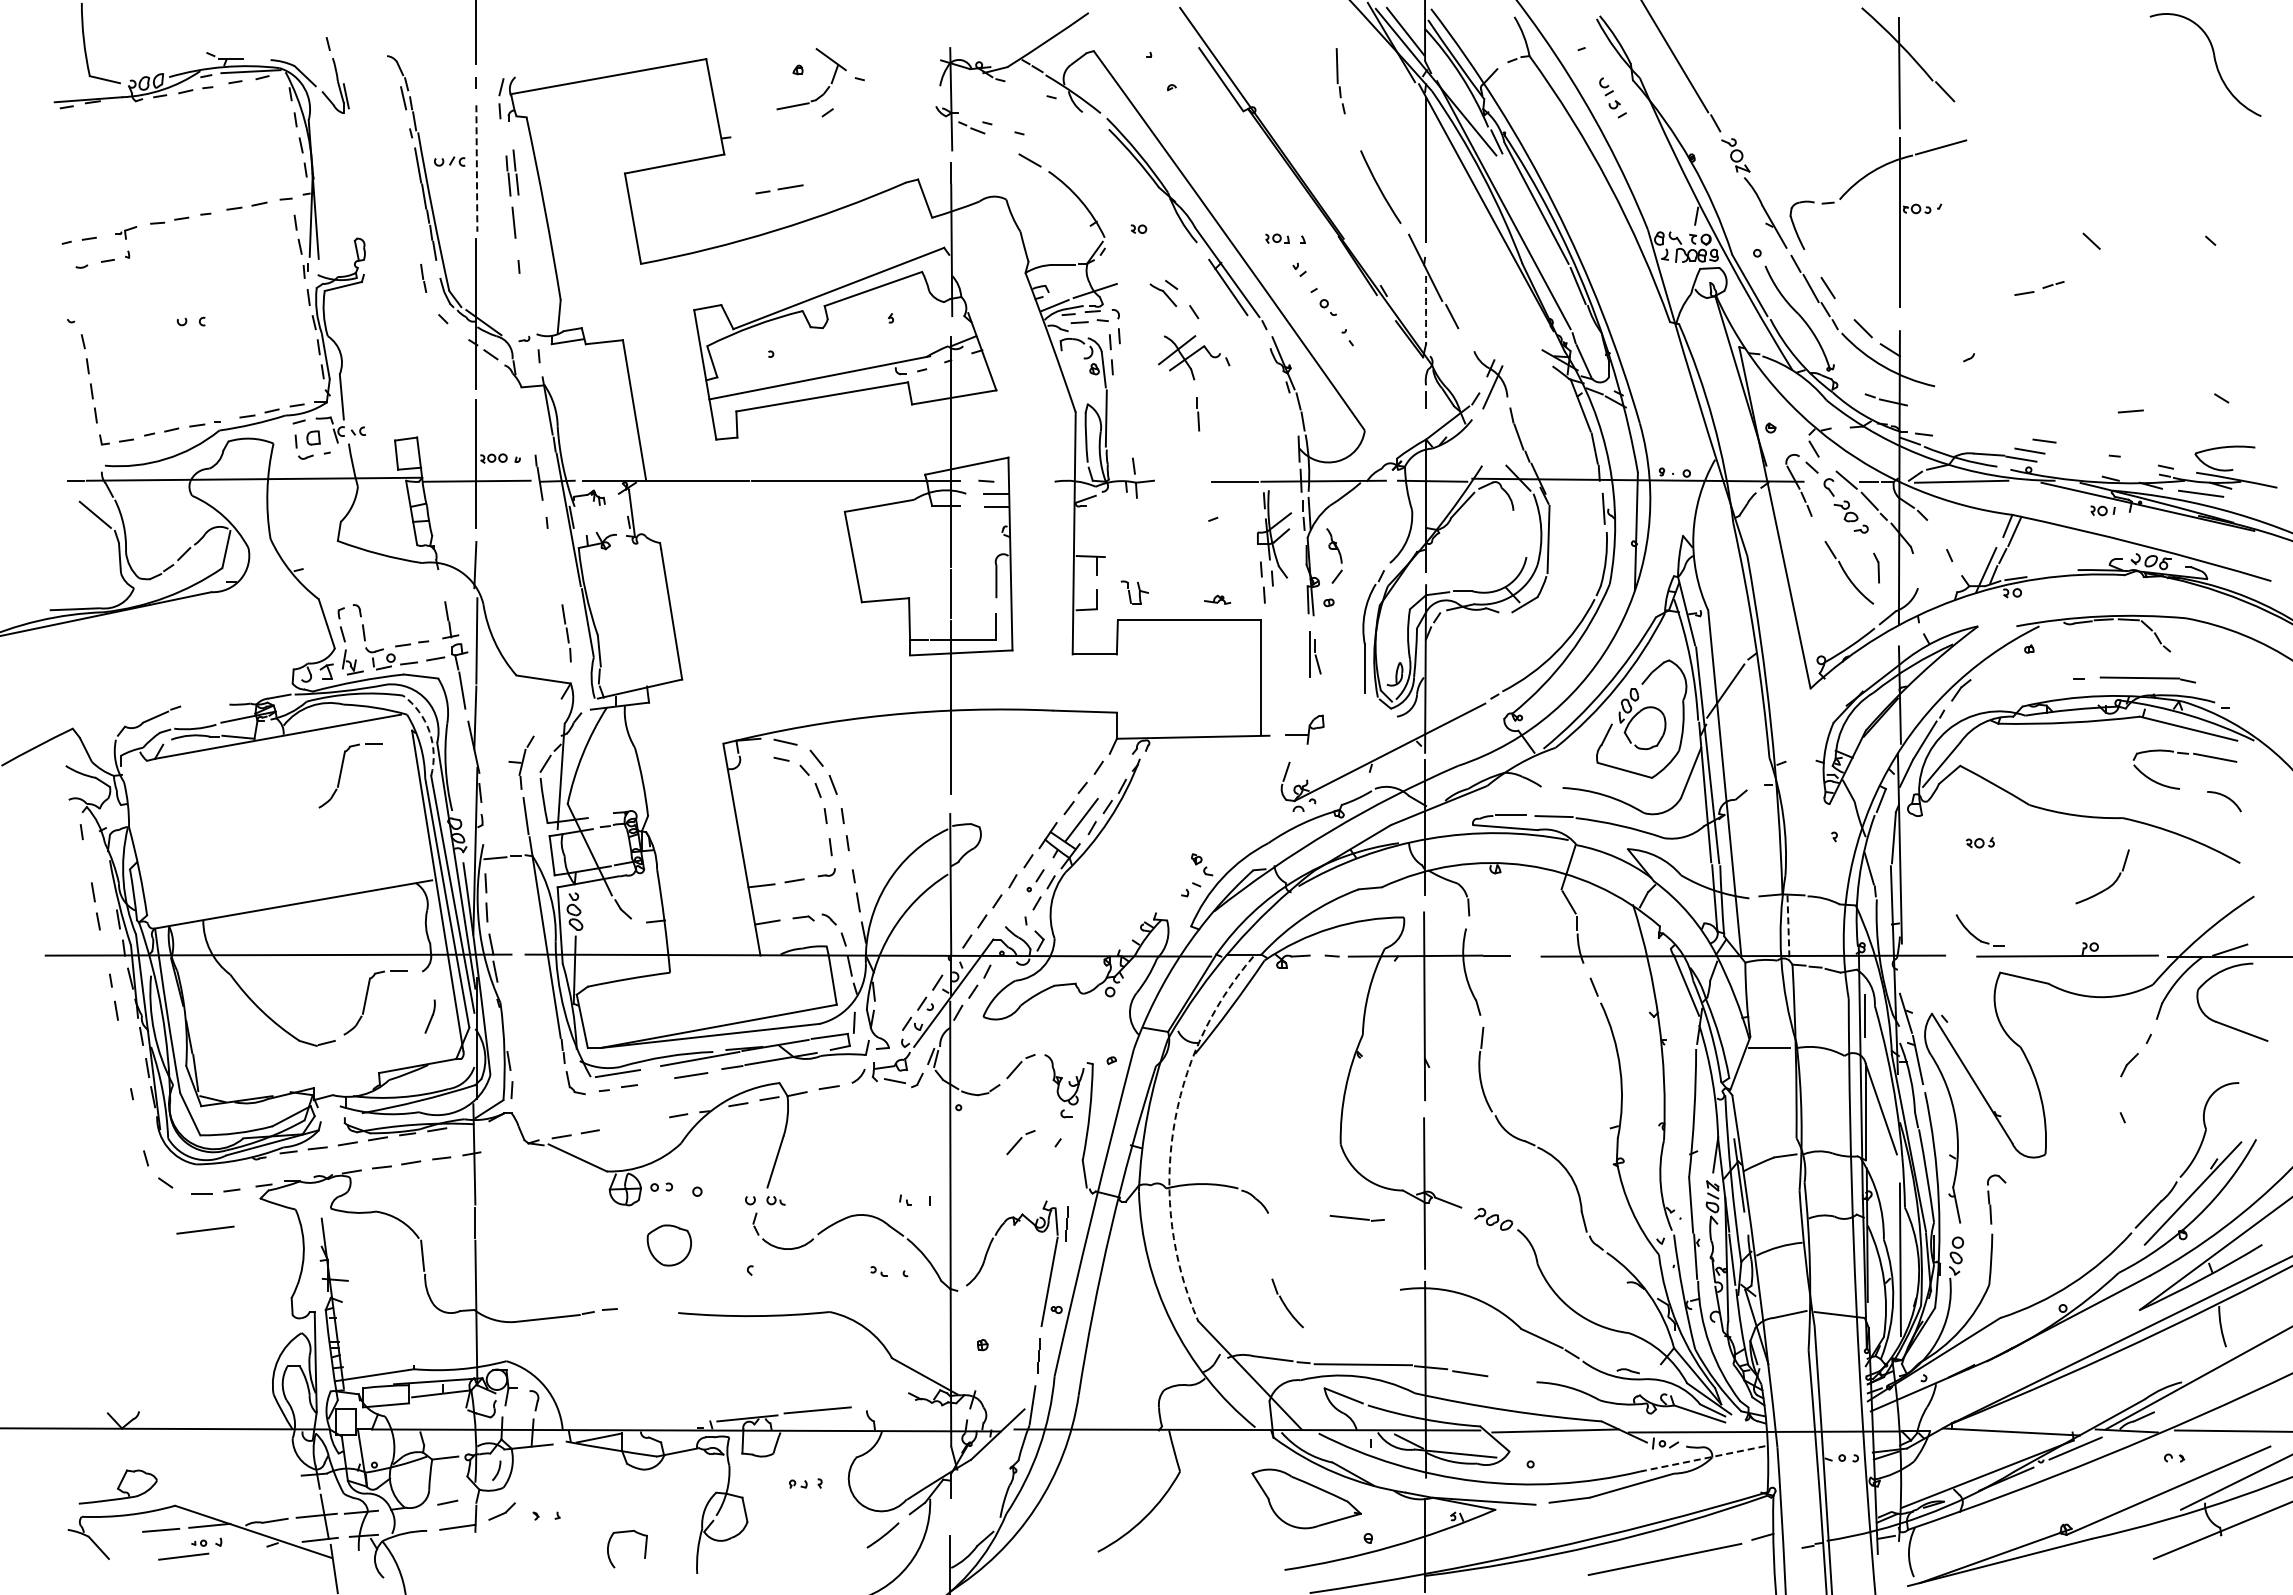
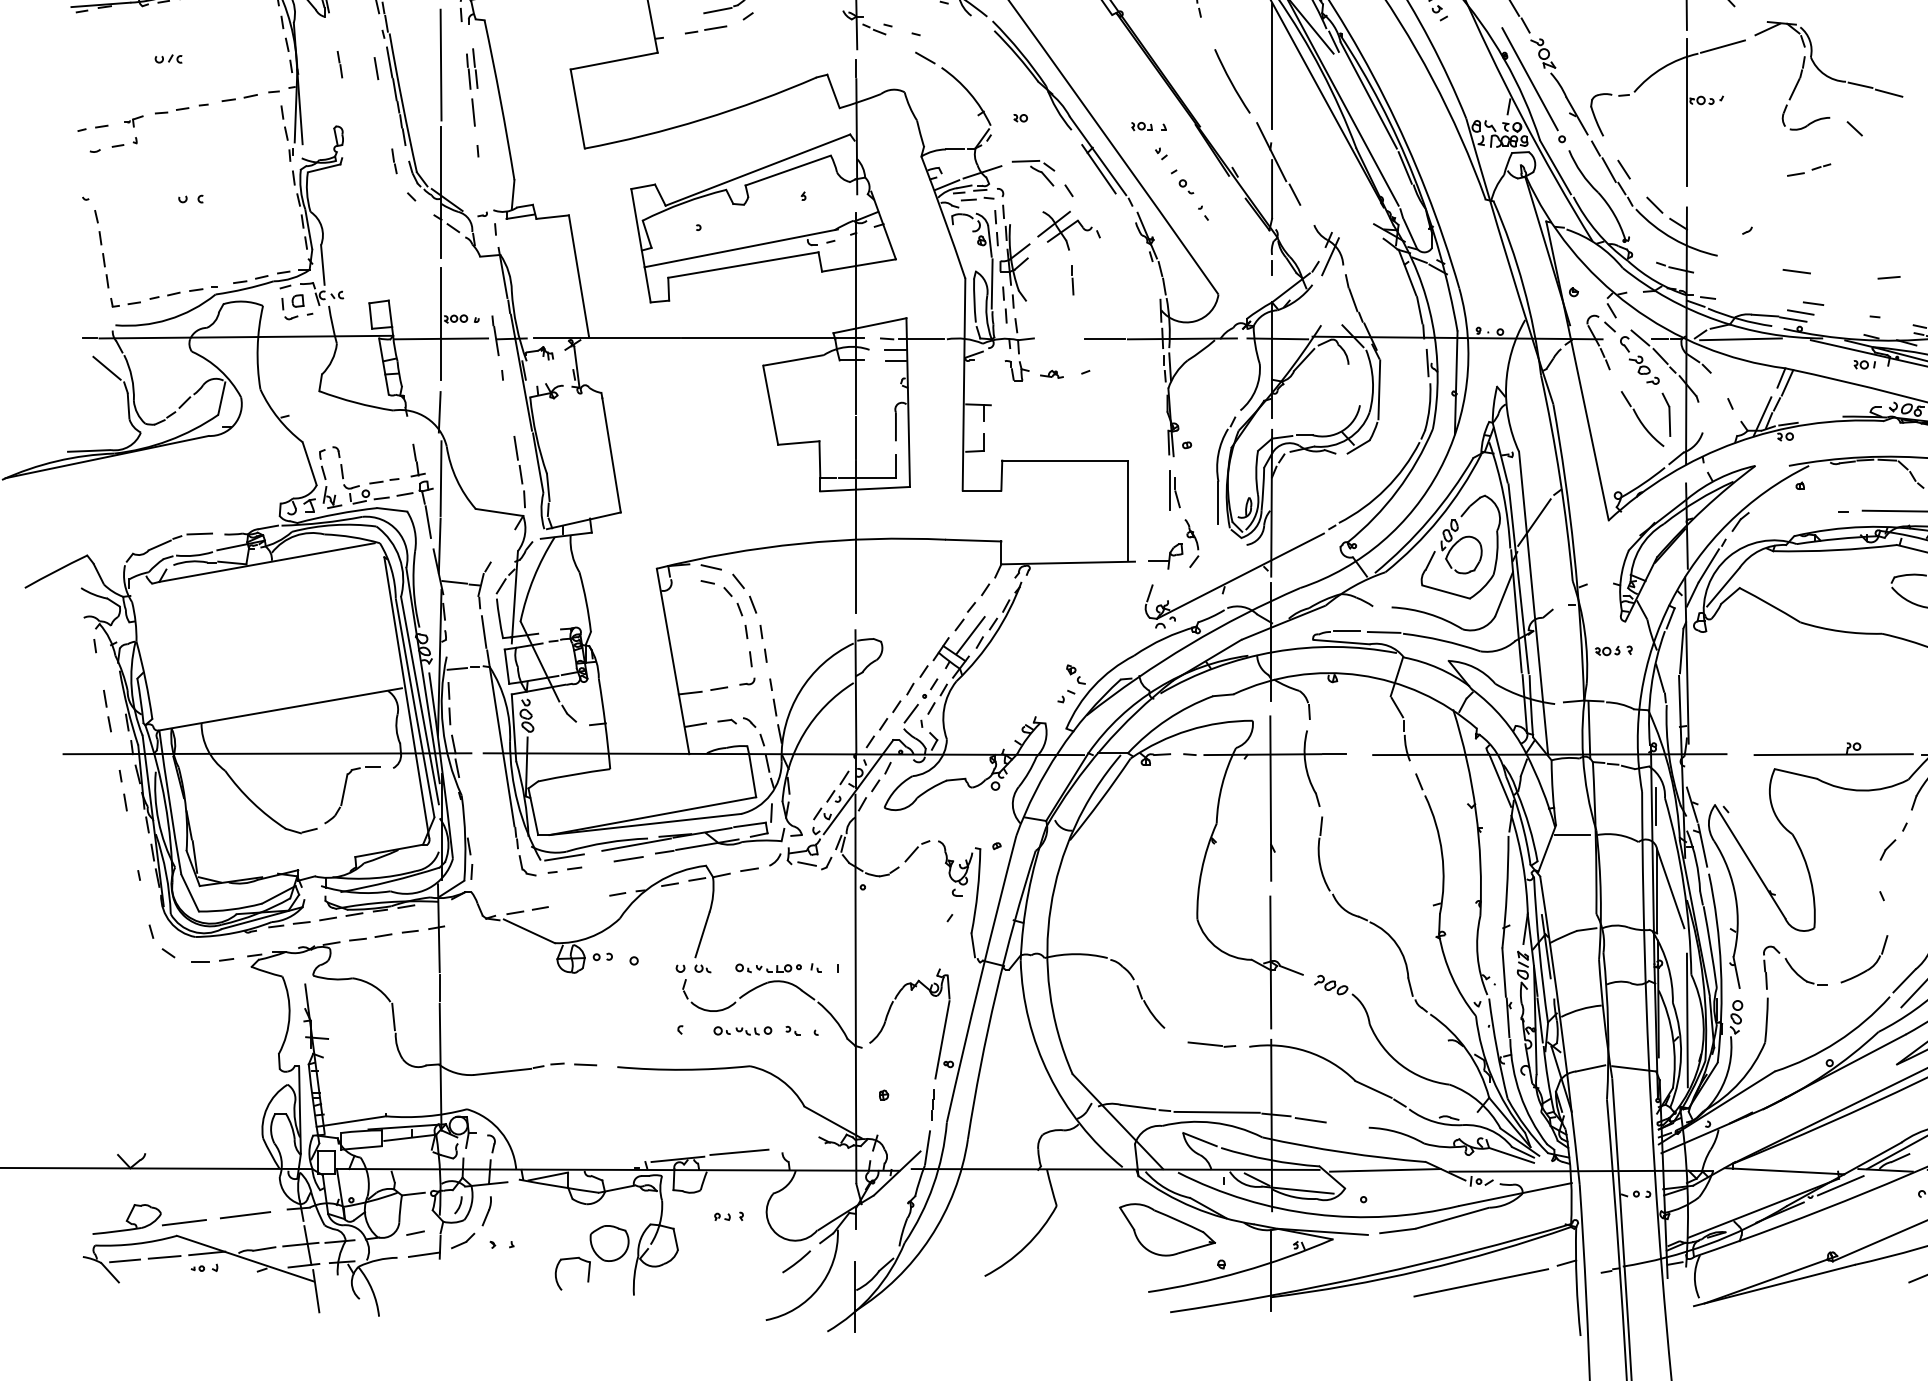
part: (449, 161) -> (168, 58), moved
line: (361, 167) -> (340, 64), added
line: (476, 169) -> (440, 65), dashed -> solid
line: (403, 172) -> (376, 68), added
part: (2061, 180) -> (1828, 75), added
line: (1720, 184) -> (1529, 79), added
line: (779, 189) -> (706, 30), moved
line: (1144, 277) -> (1025, 160), added
arc: (1426, 310) -> (1272, 189), dashed -> solid
line: (2025, 404) -> (1796, 271), added
line: (1025, 481) -> (921, 339), added
part: (1274, 546) -> (1015, 273), moved
part: (1334, 555) -> (1191, 543), moved
part: (1876, 567) -> (1666, 414), size x1.67
part: (1134, 592) -> (1016, 370), moved
part: (1217, 599) -> (1051, 374), moved
part: (566, 633) -> (519, 472), size x1.43
line: (201, 703) -> (199, 533), added
arc: (429, 731) -> (399, 557), dashed -> solid
line: (492, 758) -> (454, 581), added
part: (341, 775) -> (322, 596), removed
part: (1979, 842) -> (1606, 650), moved
part: (2108, 886) -> (1869, 967), moved
line: (1013, 909) -> (910, 713), added
line: (1788, 928) -> (1589, 730), dashed -> solid
part: (1974, 935) -> (1801, 976), moved
part: (429, 1016) -> (486, 1211), moved
arc: (1173, 1130) -> (1050, 907), dashed -> solid
part: (1020, 1142) -> (917, 917), removed
part: (850, 1200) -> (768, 968), added
line: (1356, 1218) -> (1211, 1044), moved
line: (1066, 1223) -> (957, 988), removed
line: (205, 1229) -> (245, 1214), moved
part: (668, 1245) -> (608, 1243), moved
part: (821, 1271) -> (742, 1030), added
part: (1287, 1303) -> (1150, 1007), moved
line: (641, 1310) -> (585, 1064), added
line: (1704, 1458) -> (1515, 1194), dashed -> solid
line: (115, 1533) -> (124, 1260), added
line: (183, 1556) -> (184, 1222), moved

